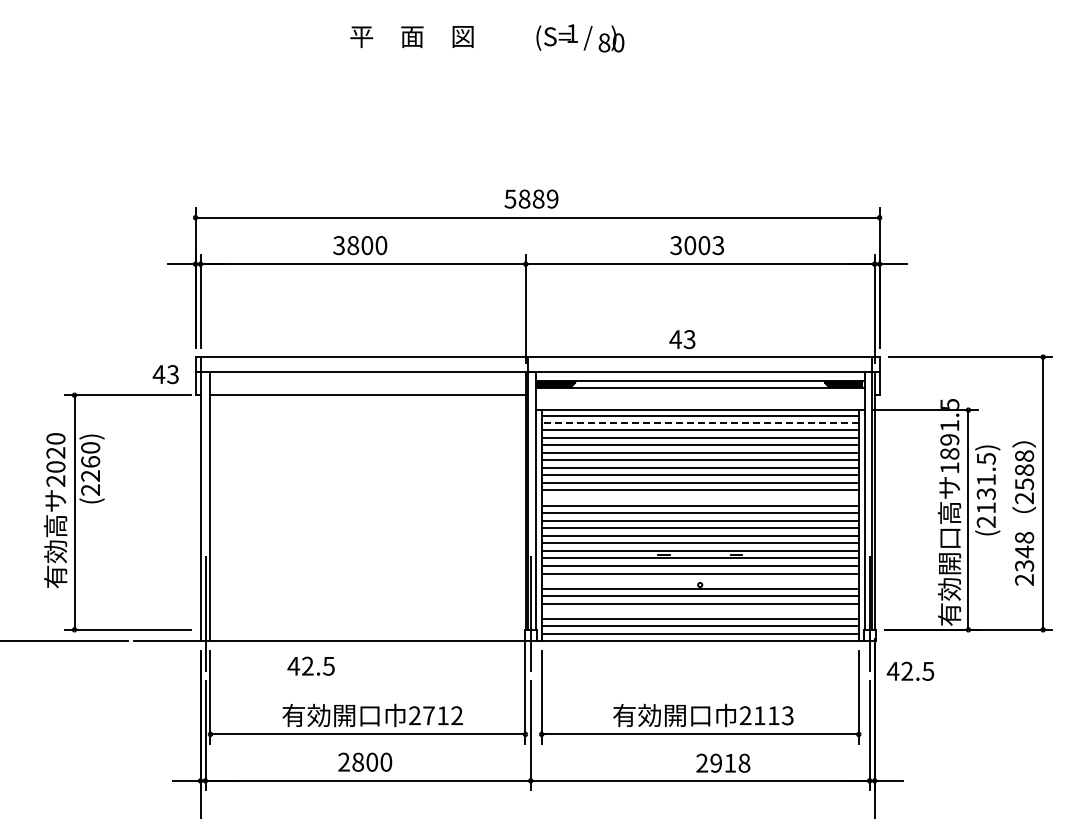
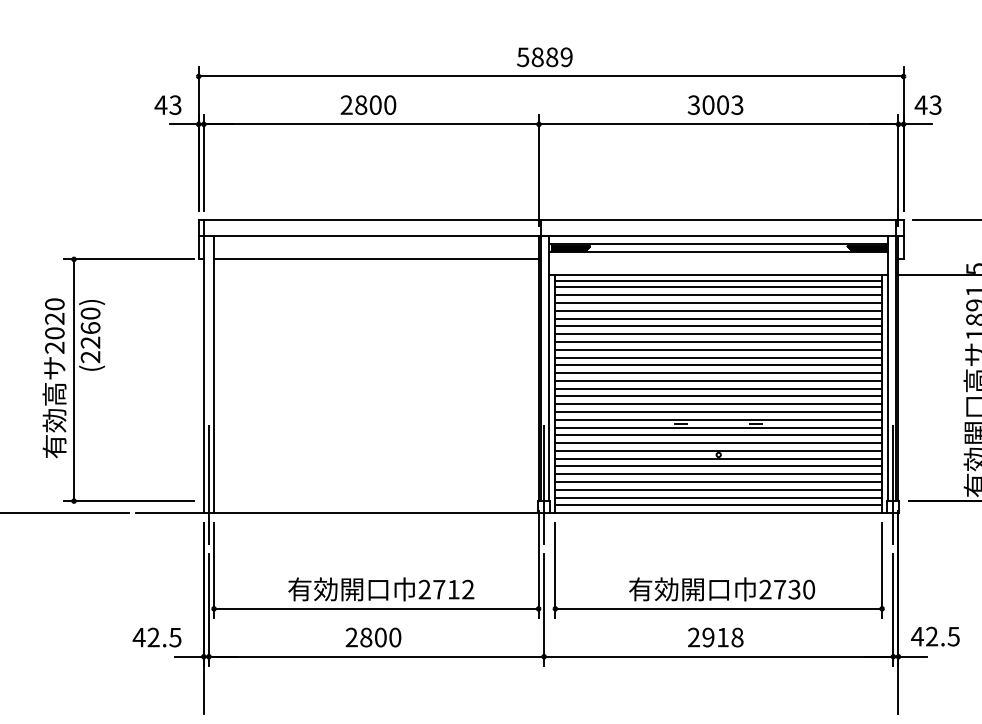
text: (338, 245) -> (346, 105), 3800 -> 2800
text: (682, 339) -> (928, 105), moved
text: (165, 374) -> (167, 105), moved
line: (700, 422) -> (719, 287), dashed -> solid
line: (699, 498) -> (717, 365), added
line: (699, 581) -> (717, 451), added
line: (699, 611) -> (717, 482), added
text: (310, 665) -> (156, 636), moved
text: (910, 670) -> (935, 635), moved
text: (773, 715) -> (794, 589), 2113 -> 2730
text: (723, 762) -> (715, 636), moved

